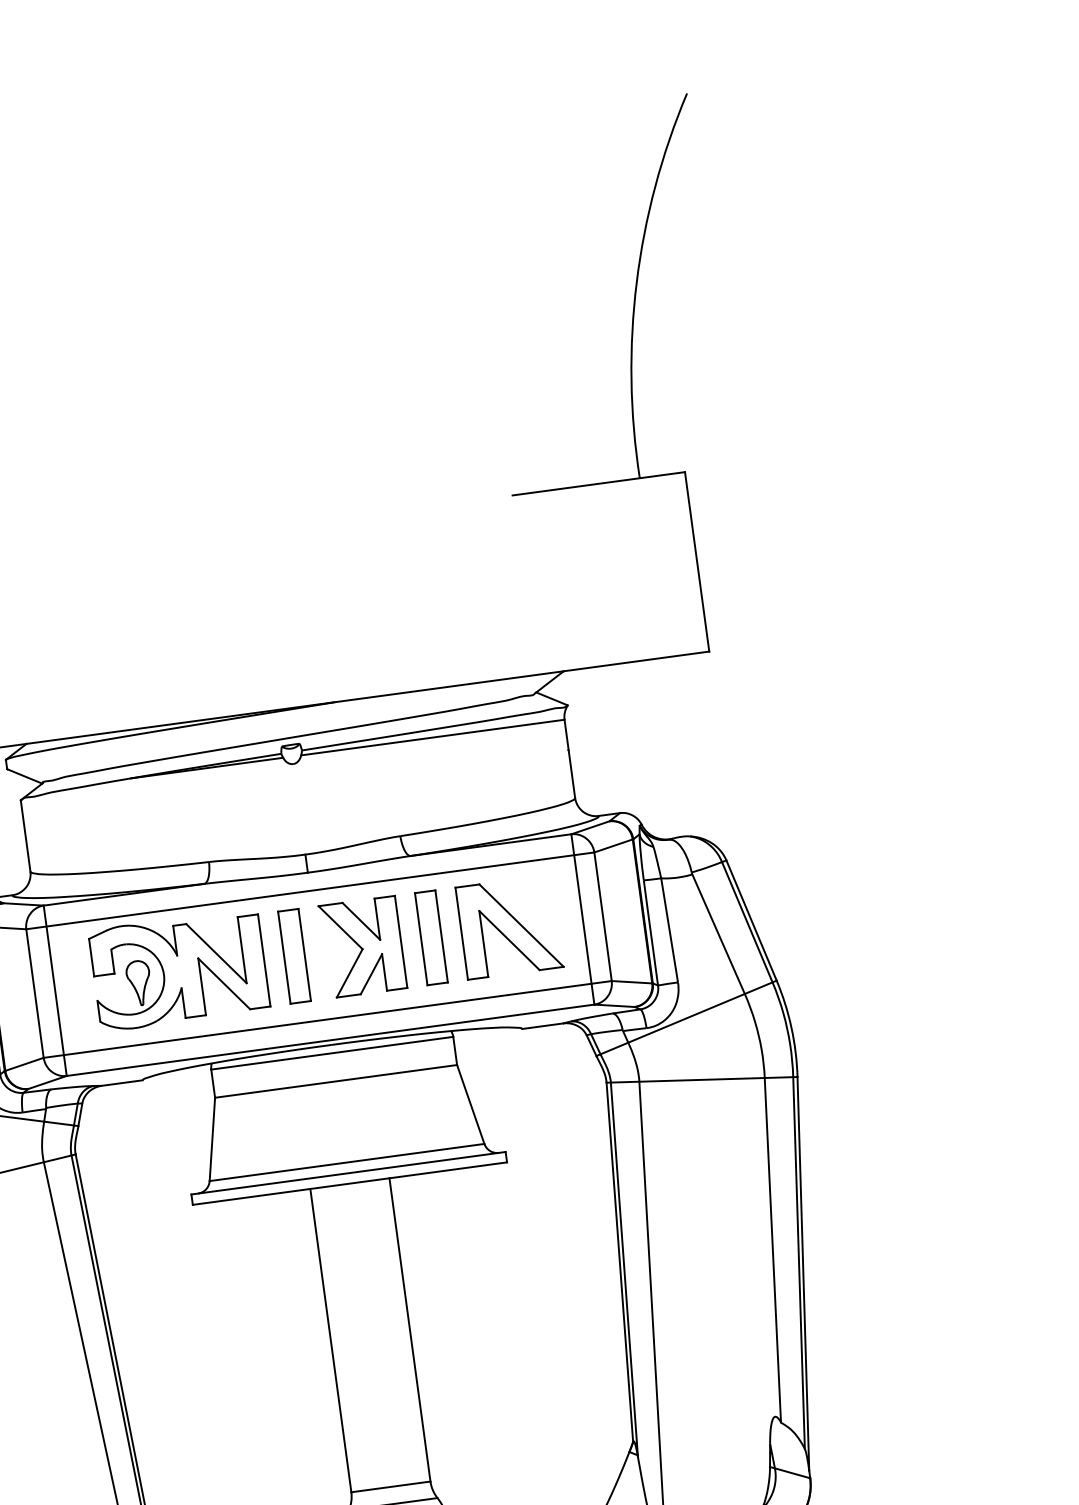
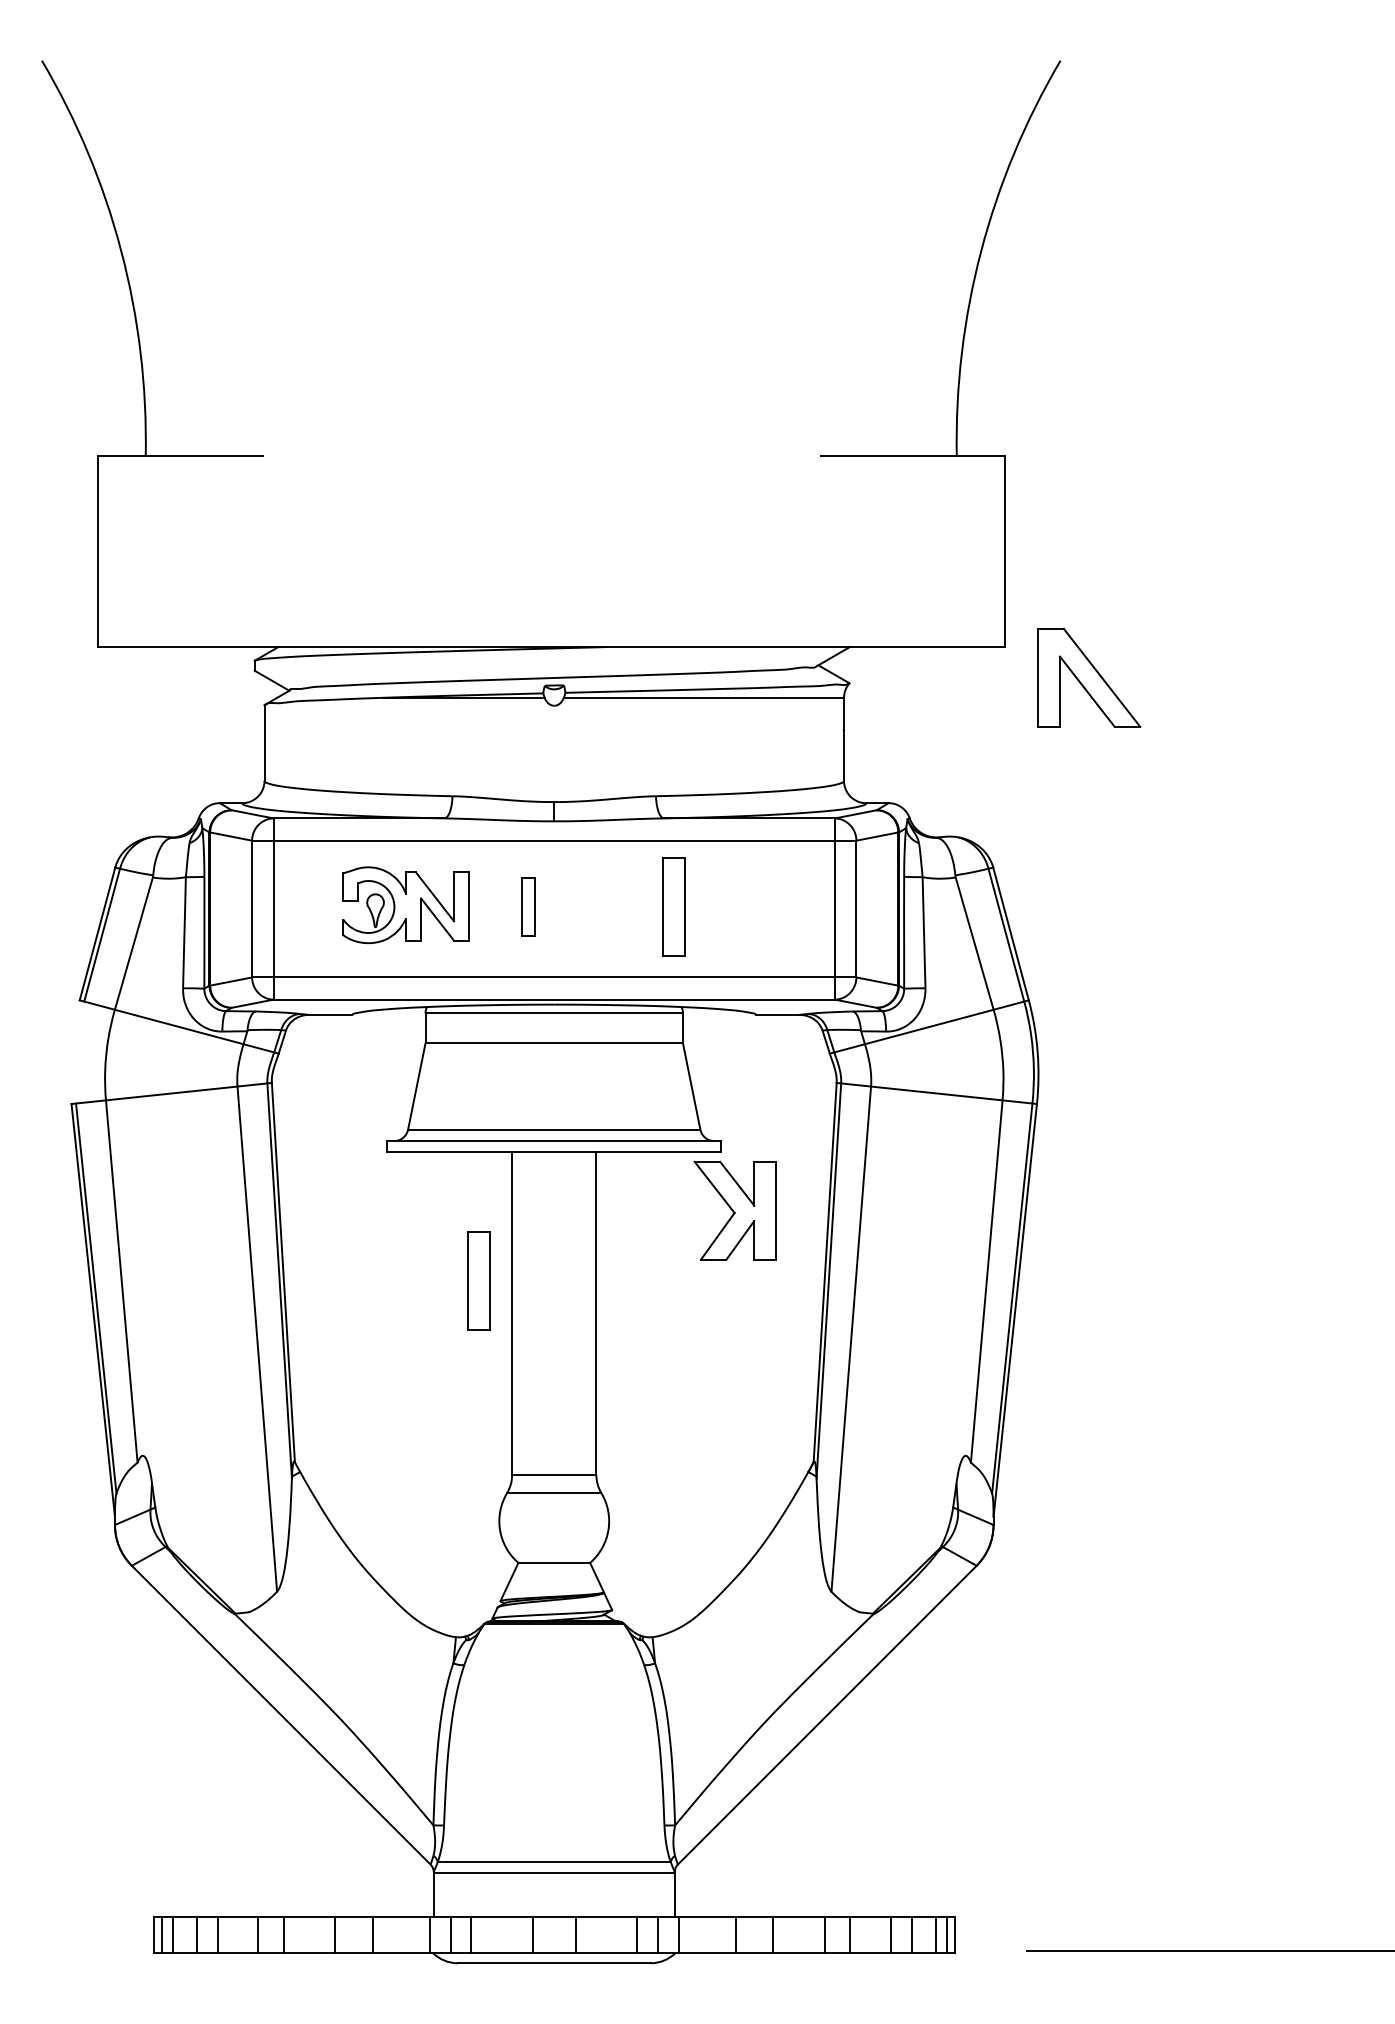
part: (509, 926) -> (1089, 677), moved
part: (362, 946) -> (734, 1210), moved
part: (294, 956) -> (528, 906), size x0.6
part: (178, 970) -> (405, 905), size x0.7
part: (295, 1313) -> (478, 1280), added

